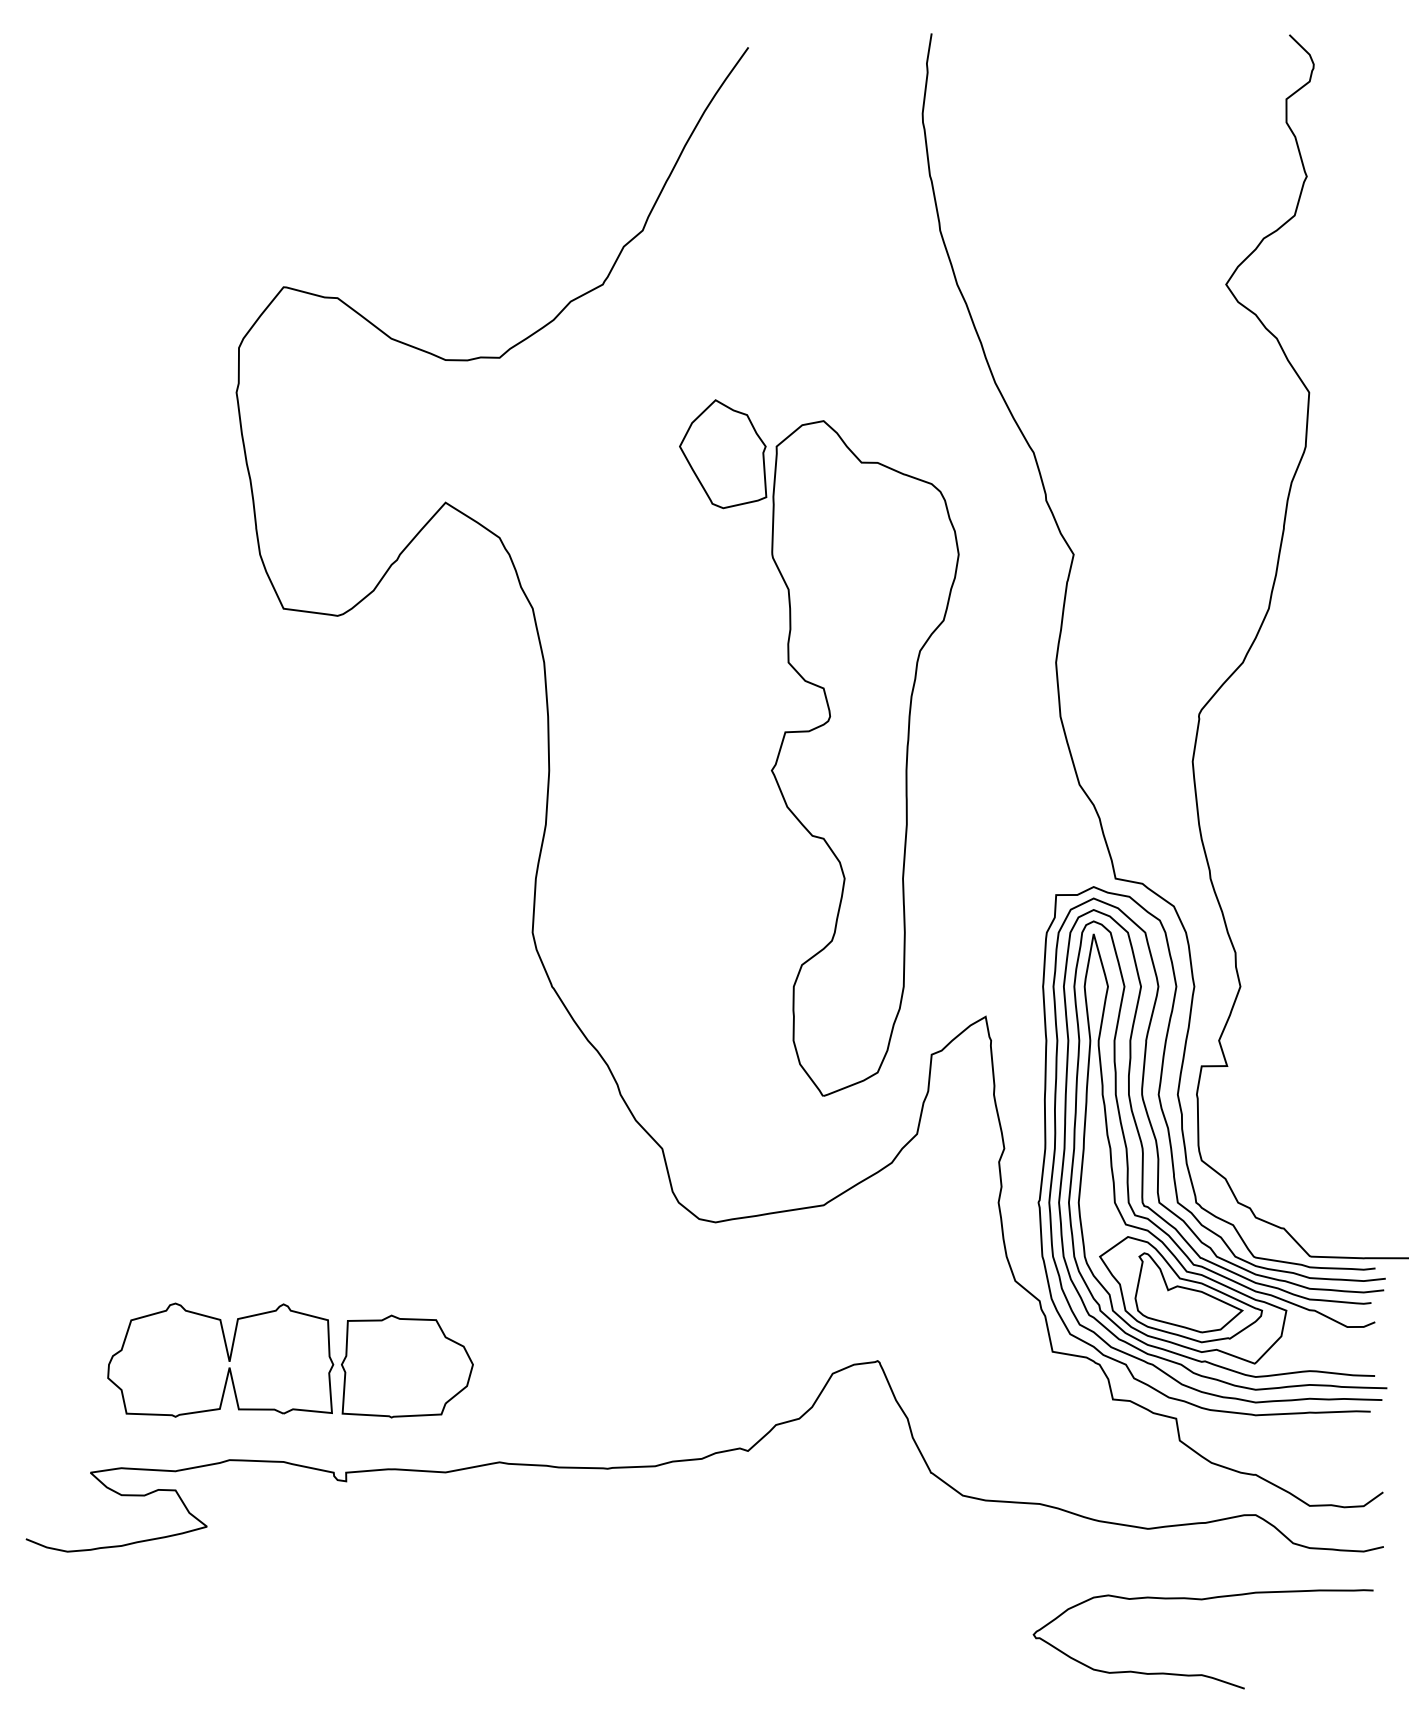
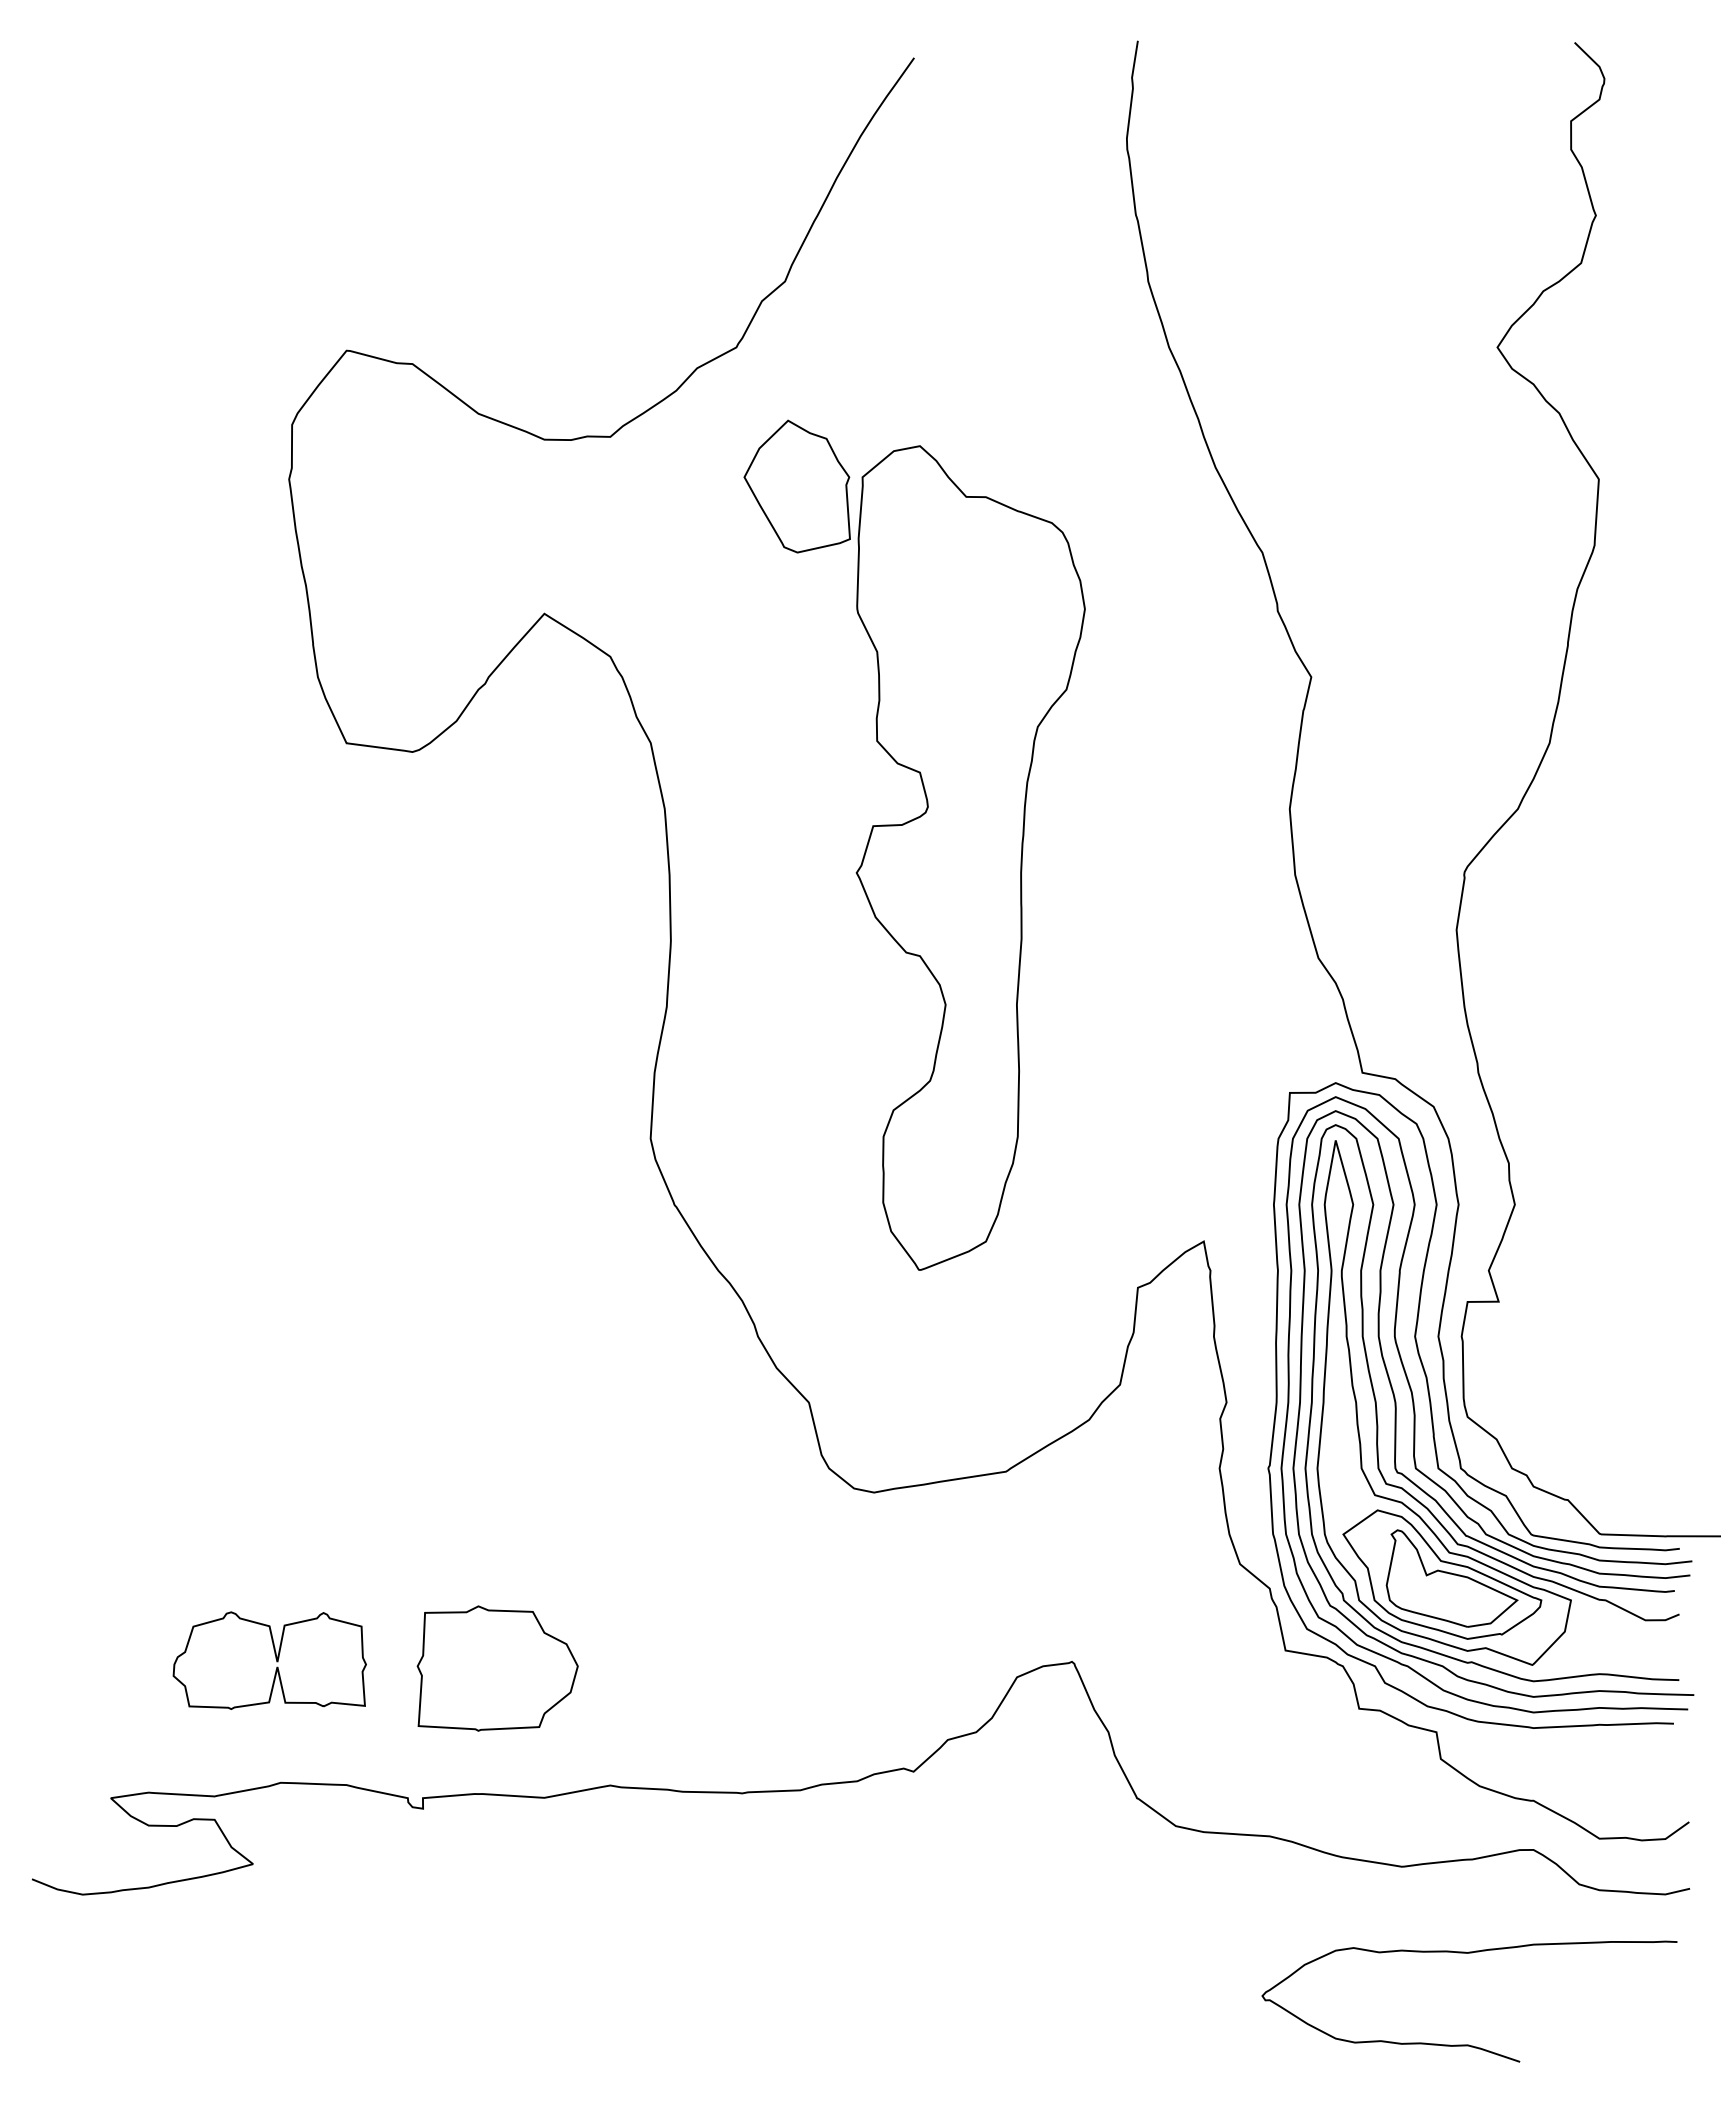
part: (819, 747) -> (914, 844), moved
part: (220, 1359) -> (269, 1660), size x0.7

